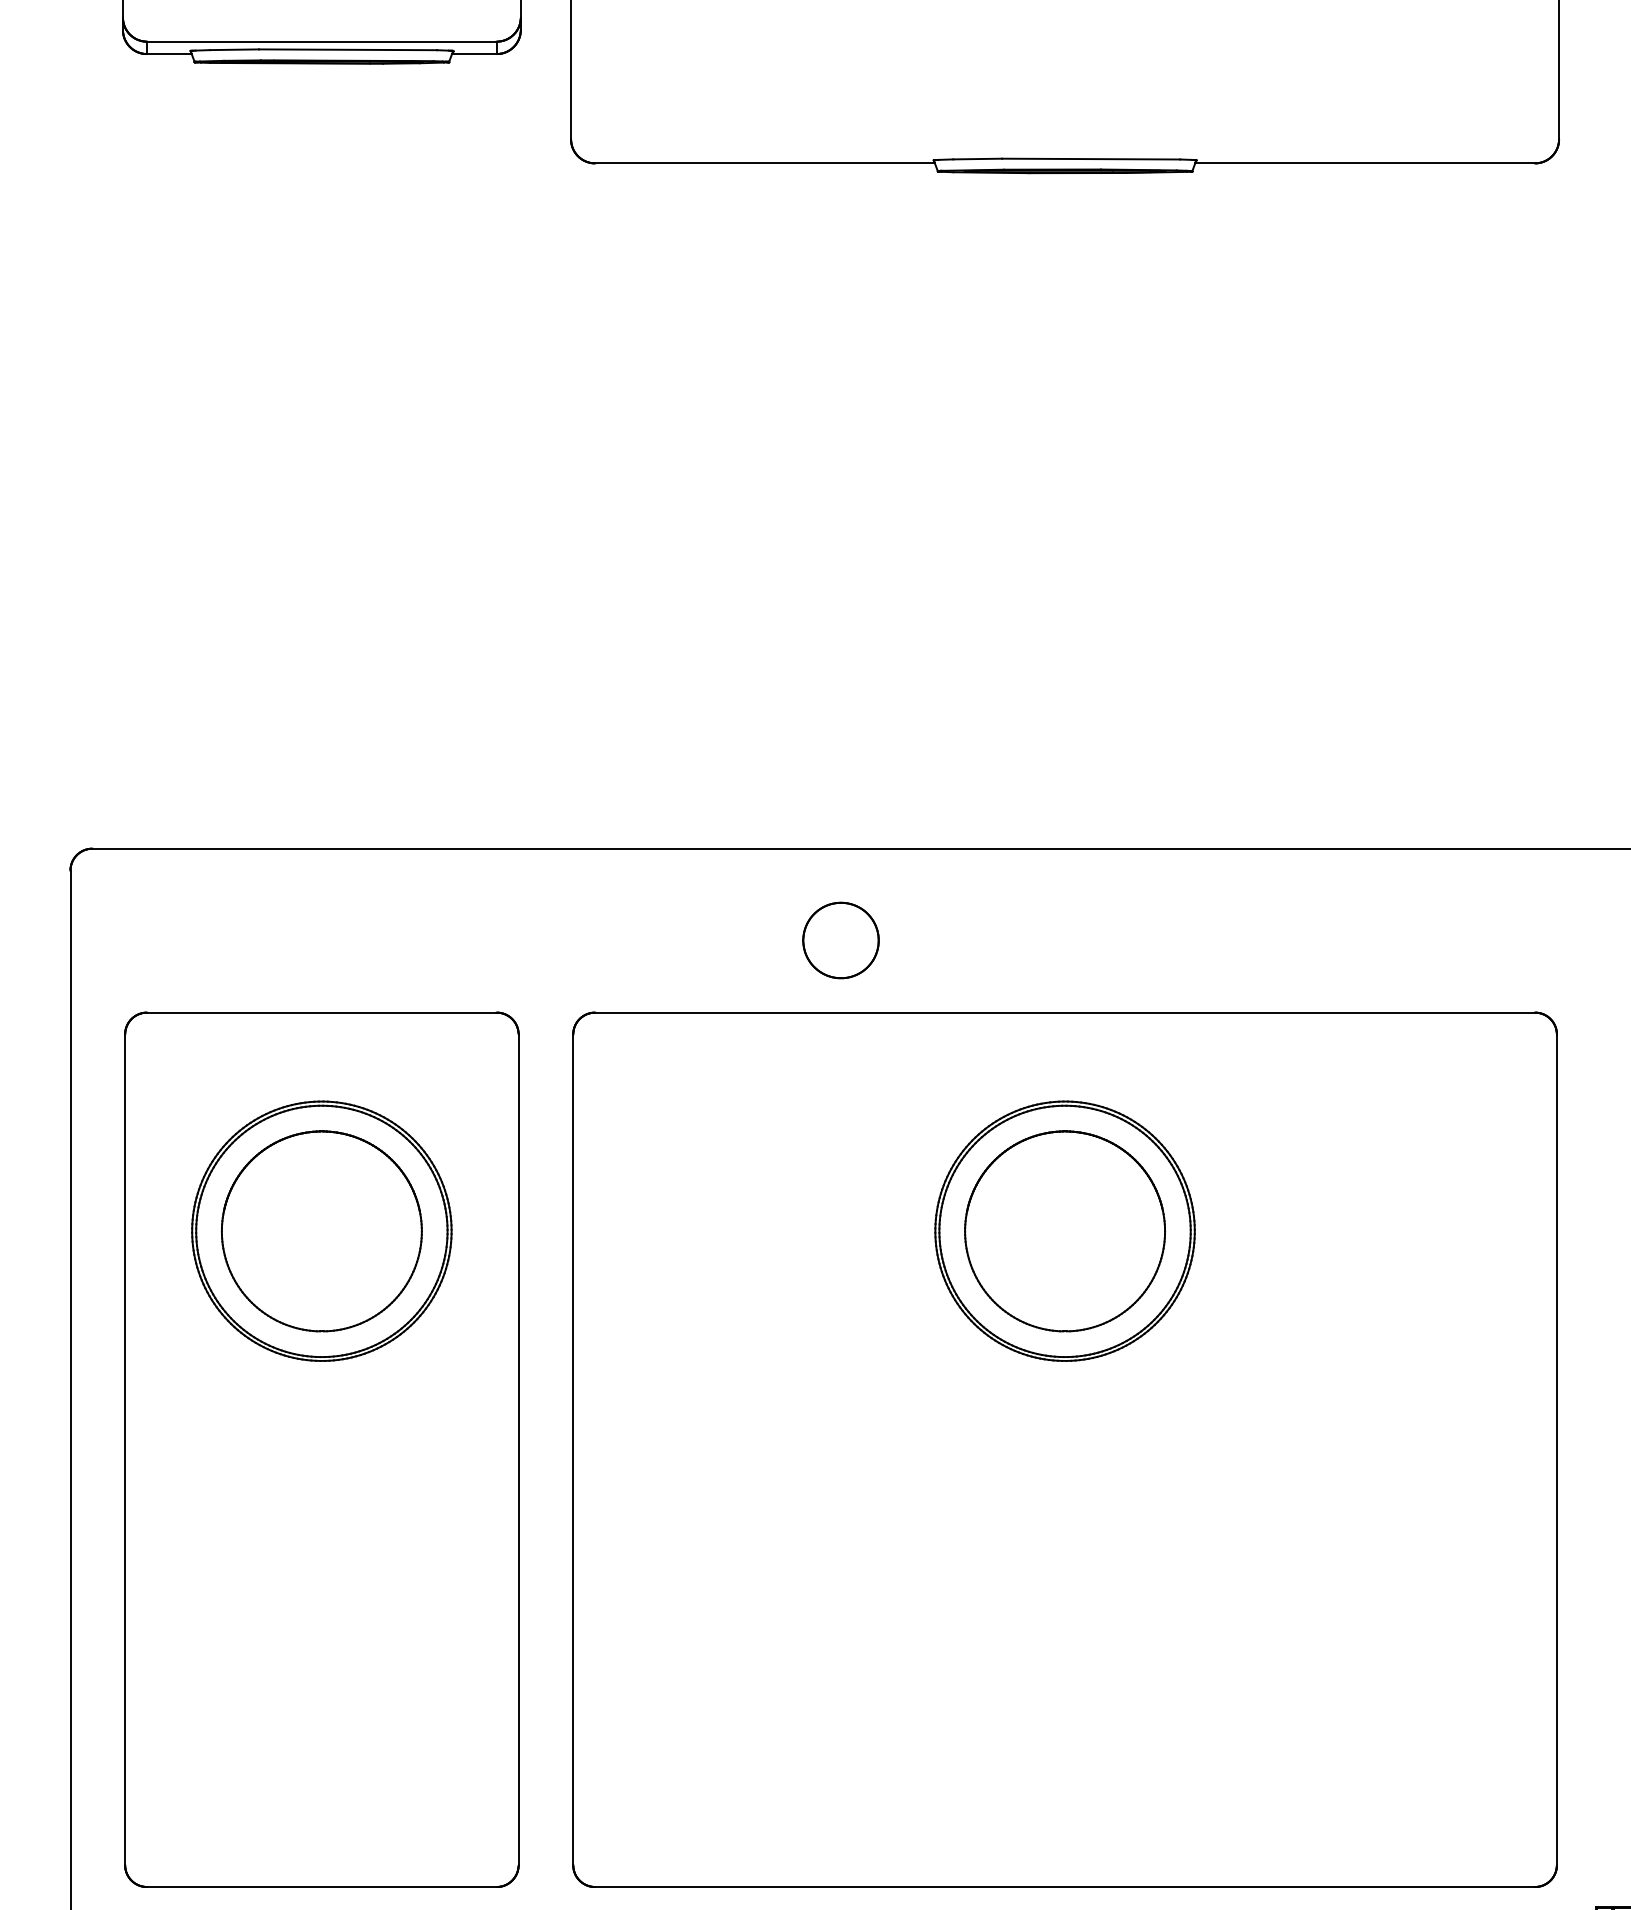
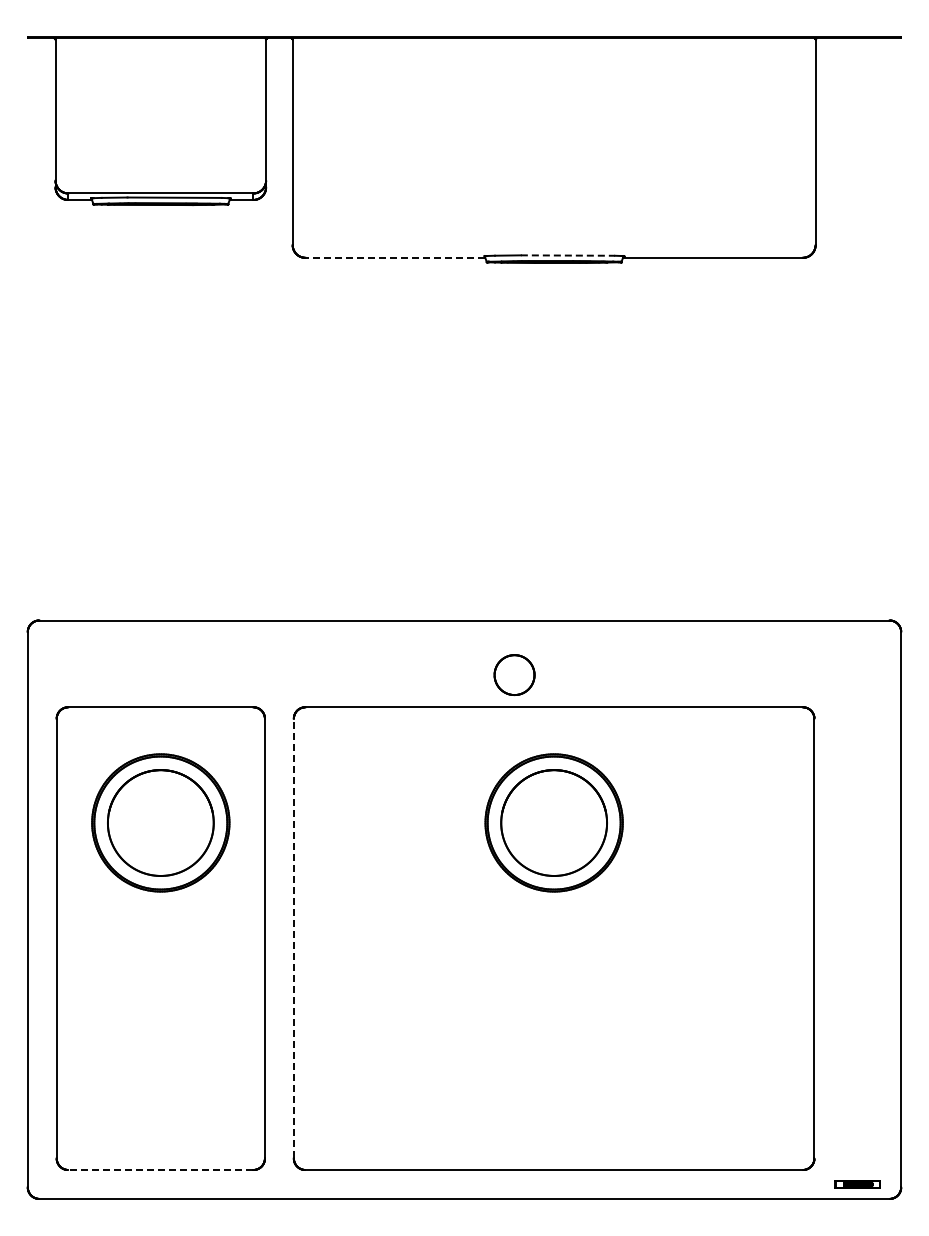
line: (1092, 158) -> (568, 255), solid -> dashed
line: (765, 162) -> (395, 257), solid -> dashed
part: (840, 939) -> (514, 674), moved
line: (572, 1449) -> (293, 938), solid -> dashed
line: (321, 1887) -> (160, 1170), solid -> dashed

